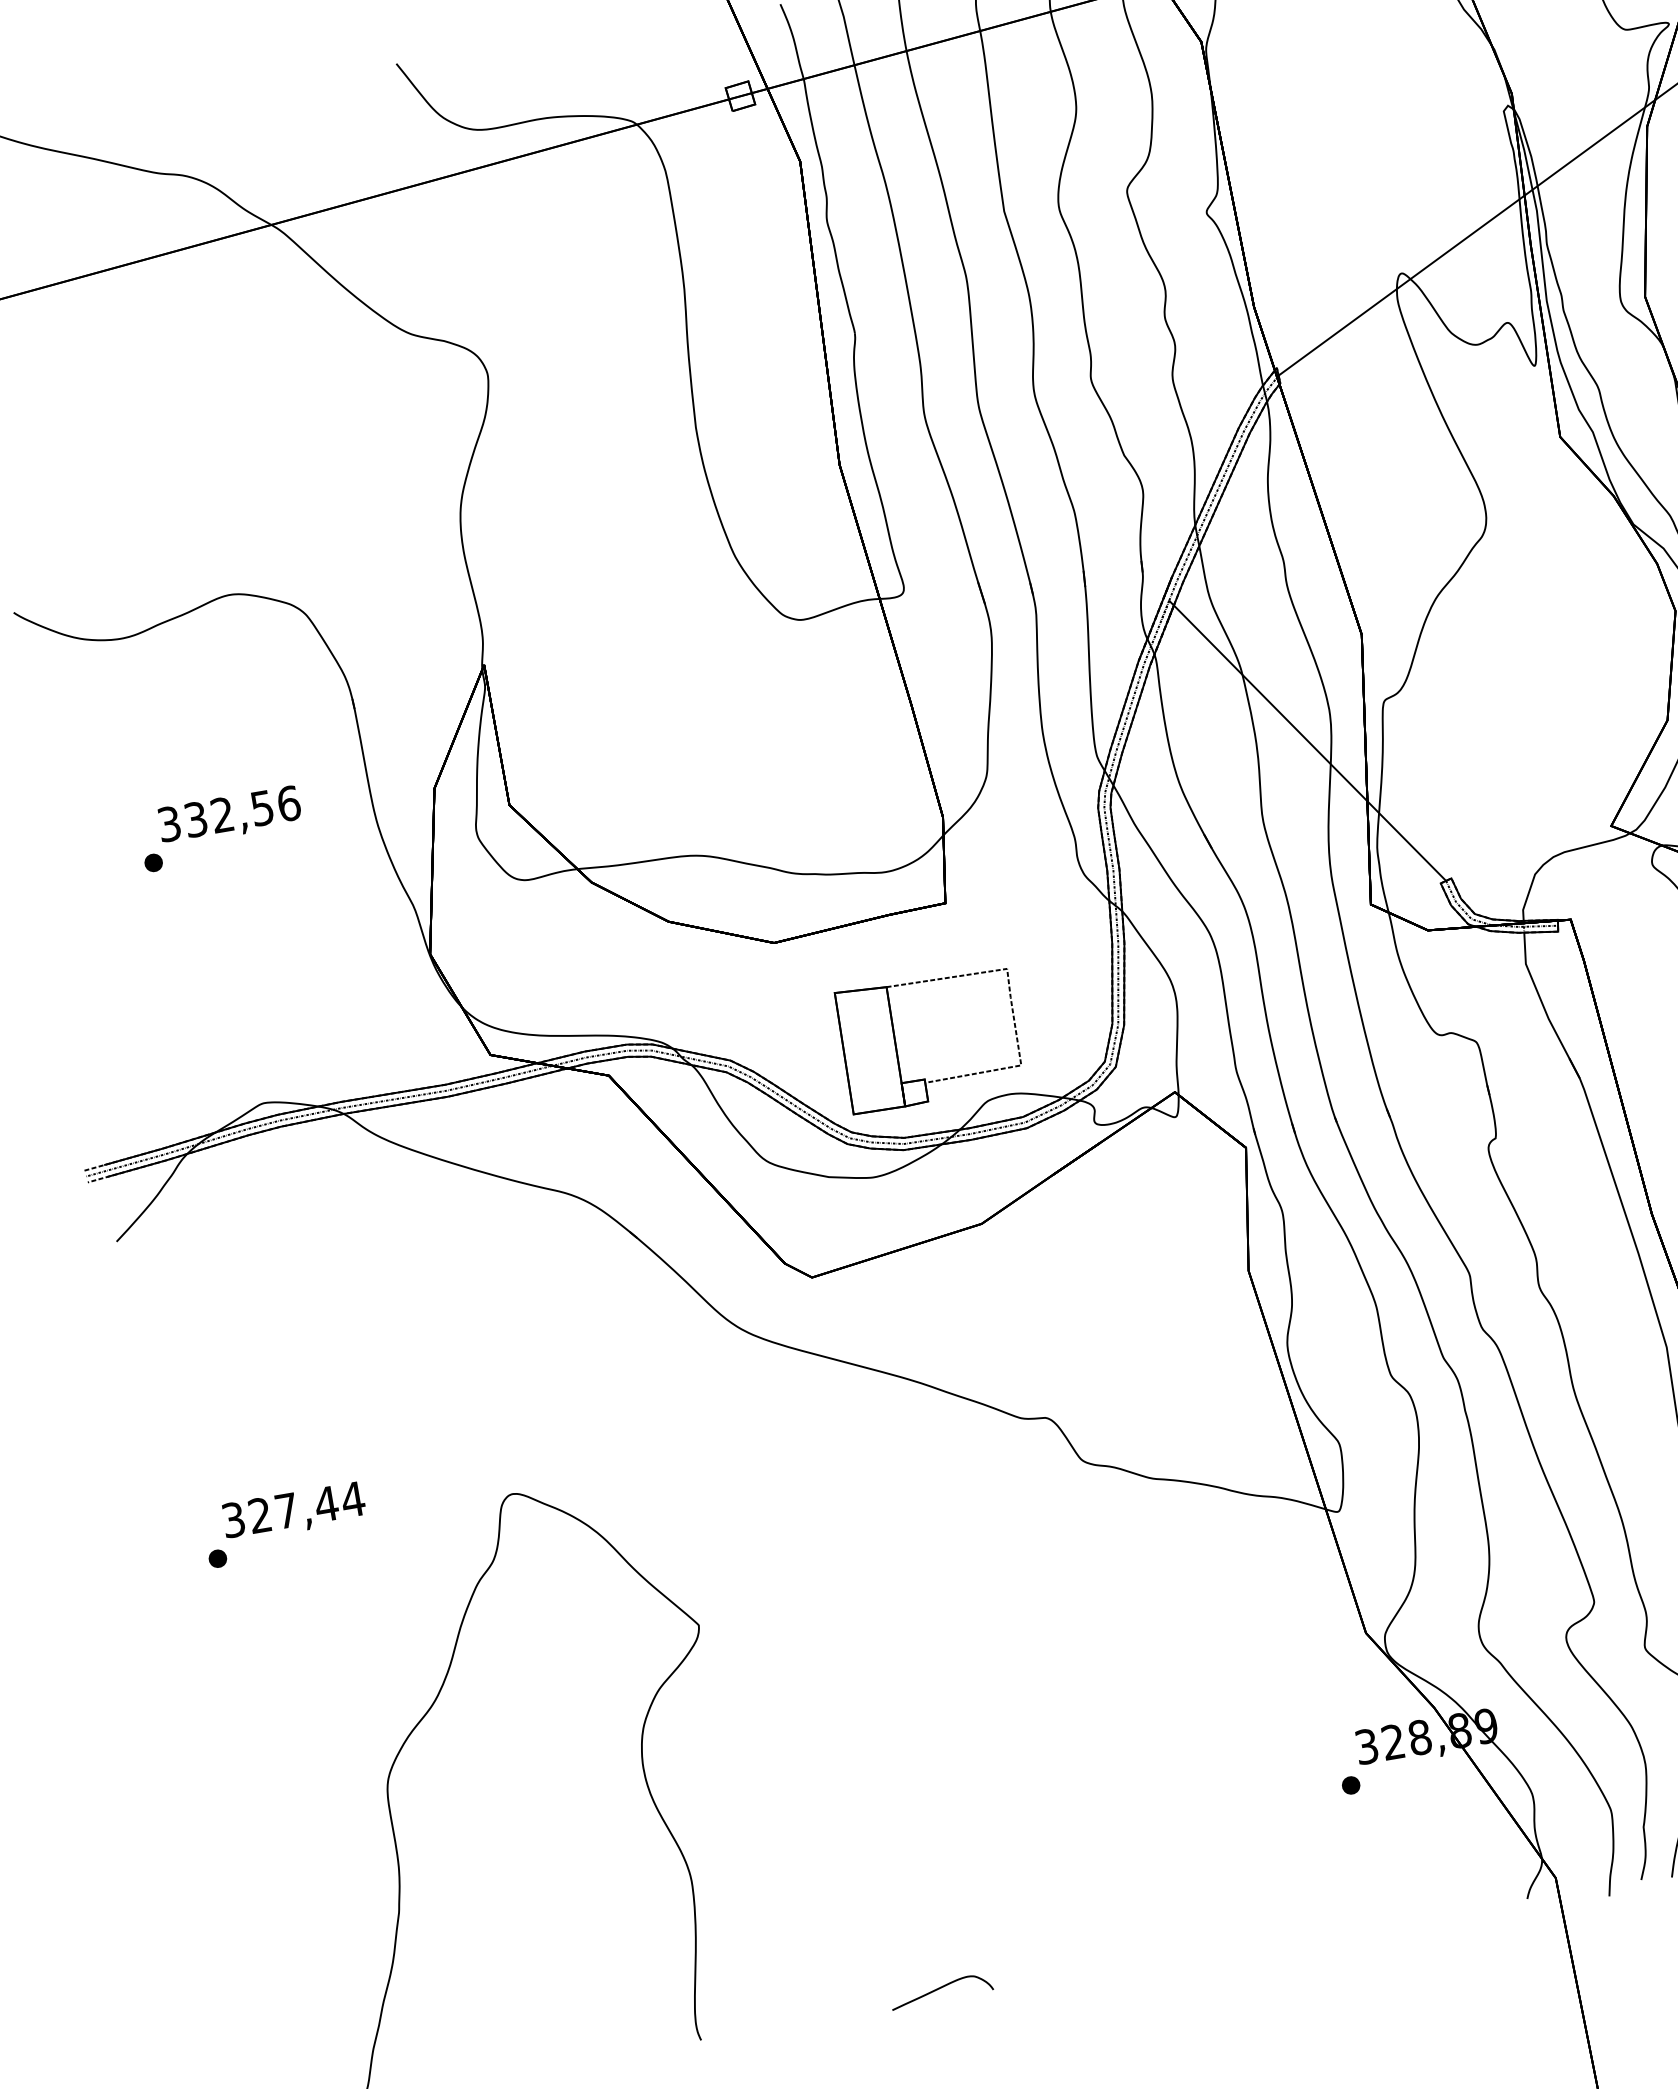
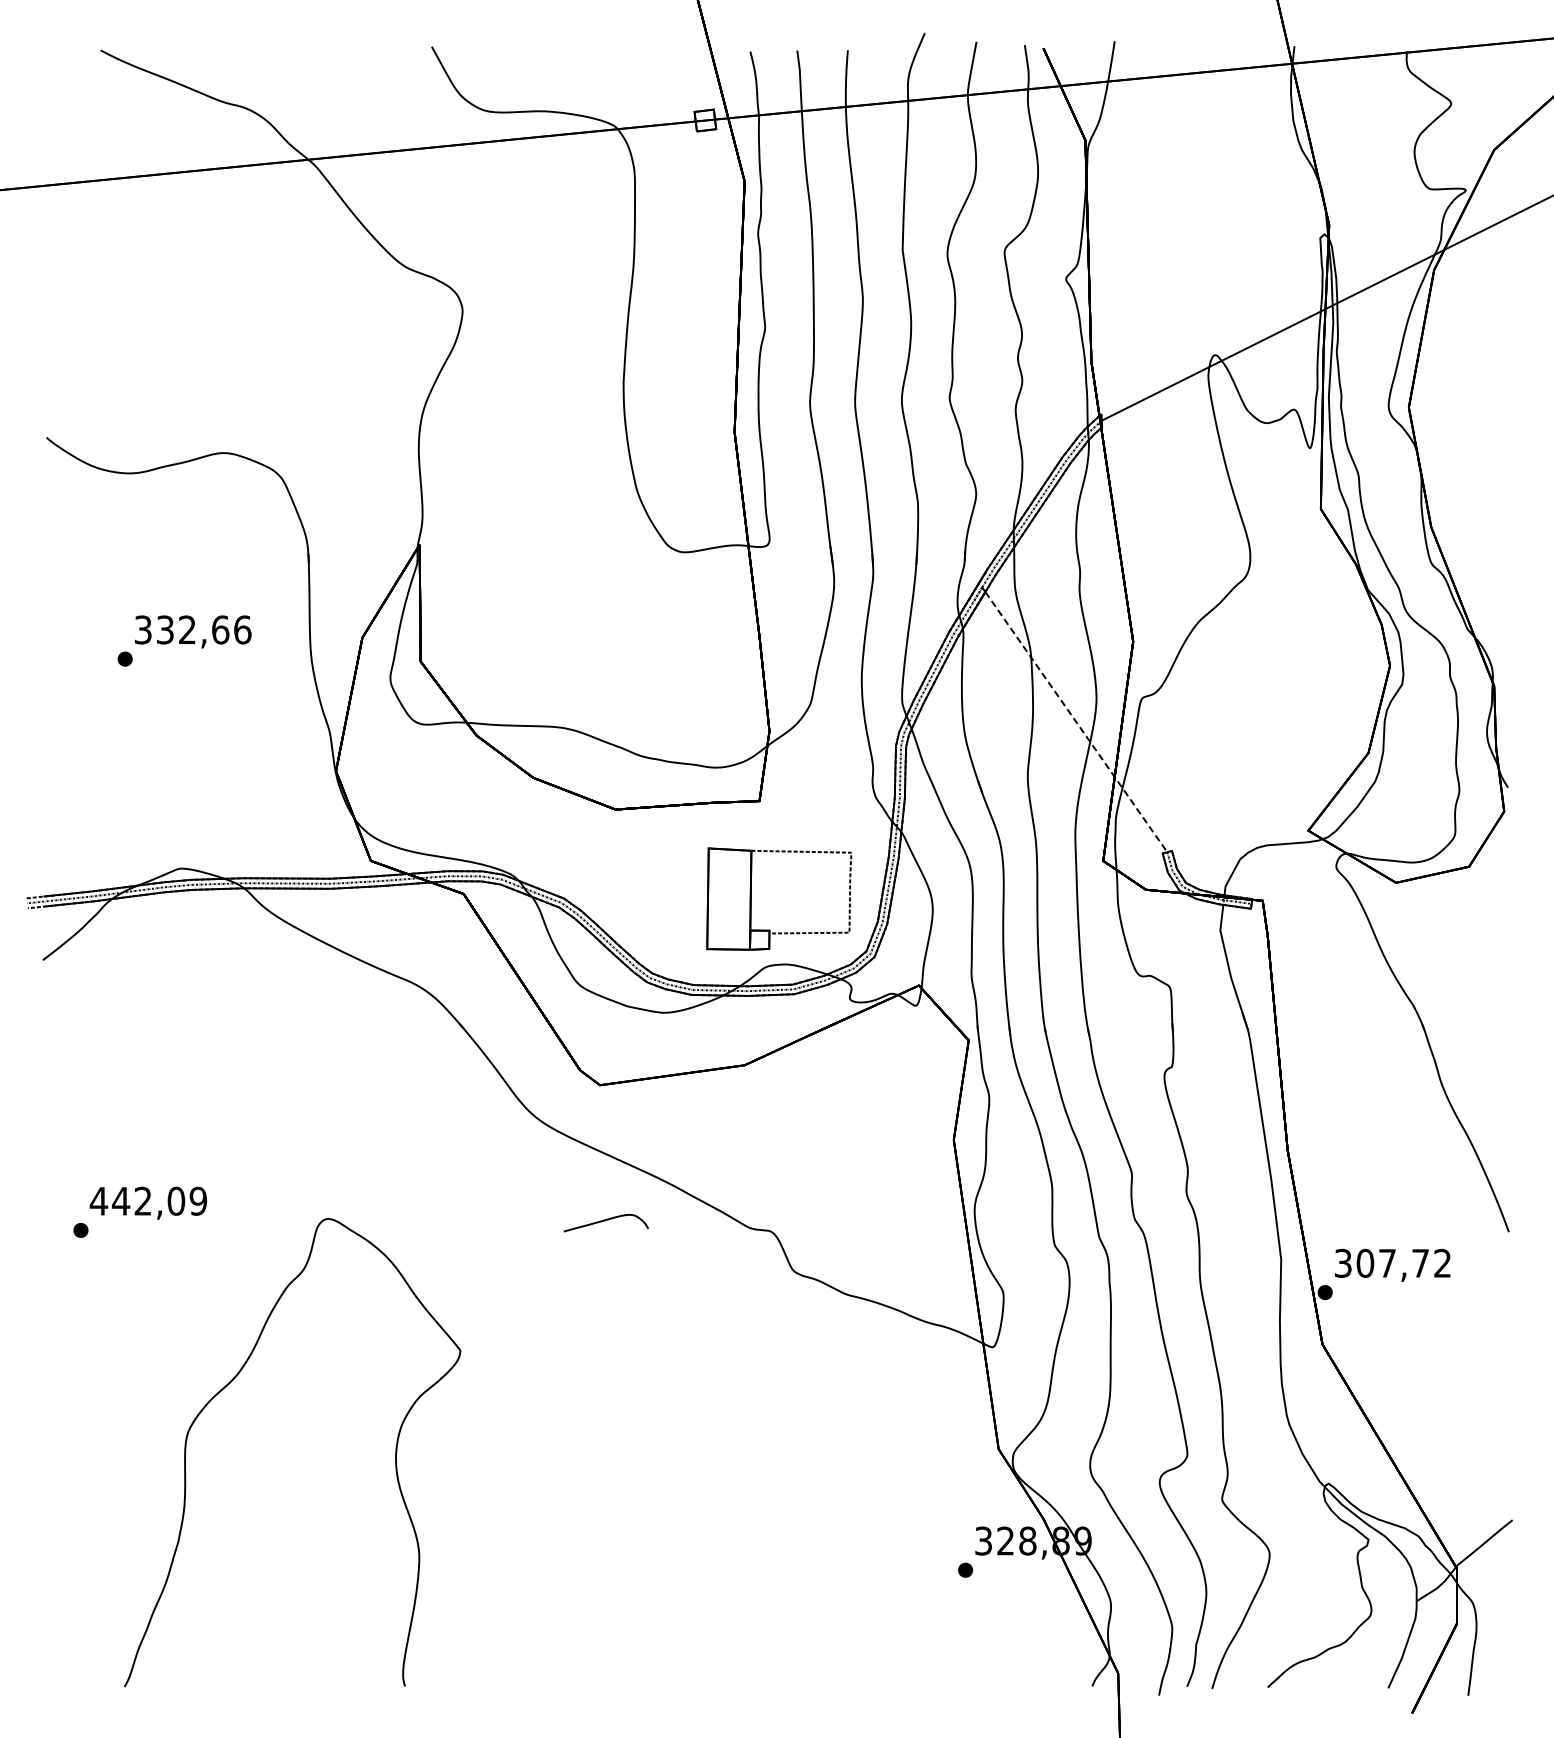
line: (1310, 743) -> (1076, 722), solid -> dashed
text: (262, 807) -> (220, 629), 332,56 -> 332,66
part: (896, 1044) -> (751, 898), moved
text: (292, 1508) -> (148, 1200), 327,44 -> 442,09
curve: (940, 1989) -> (605, 1221), moved

